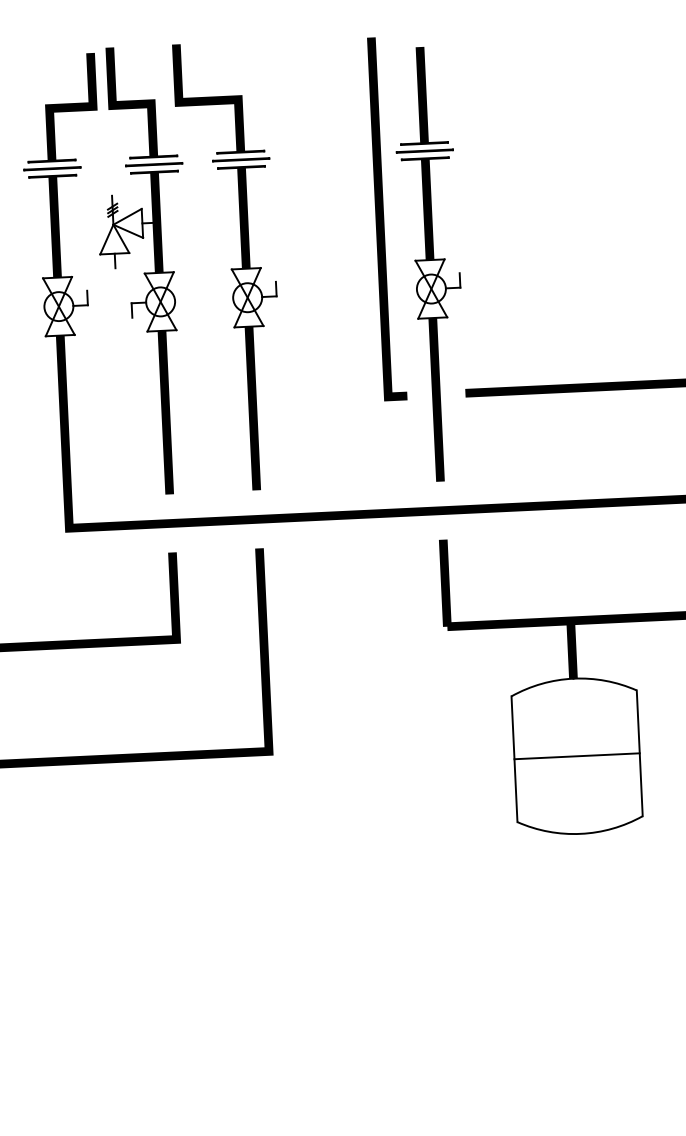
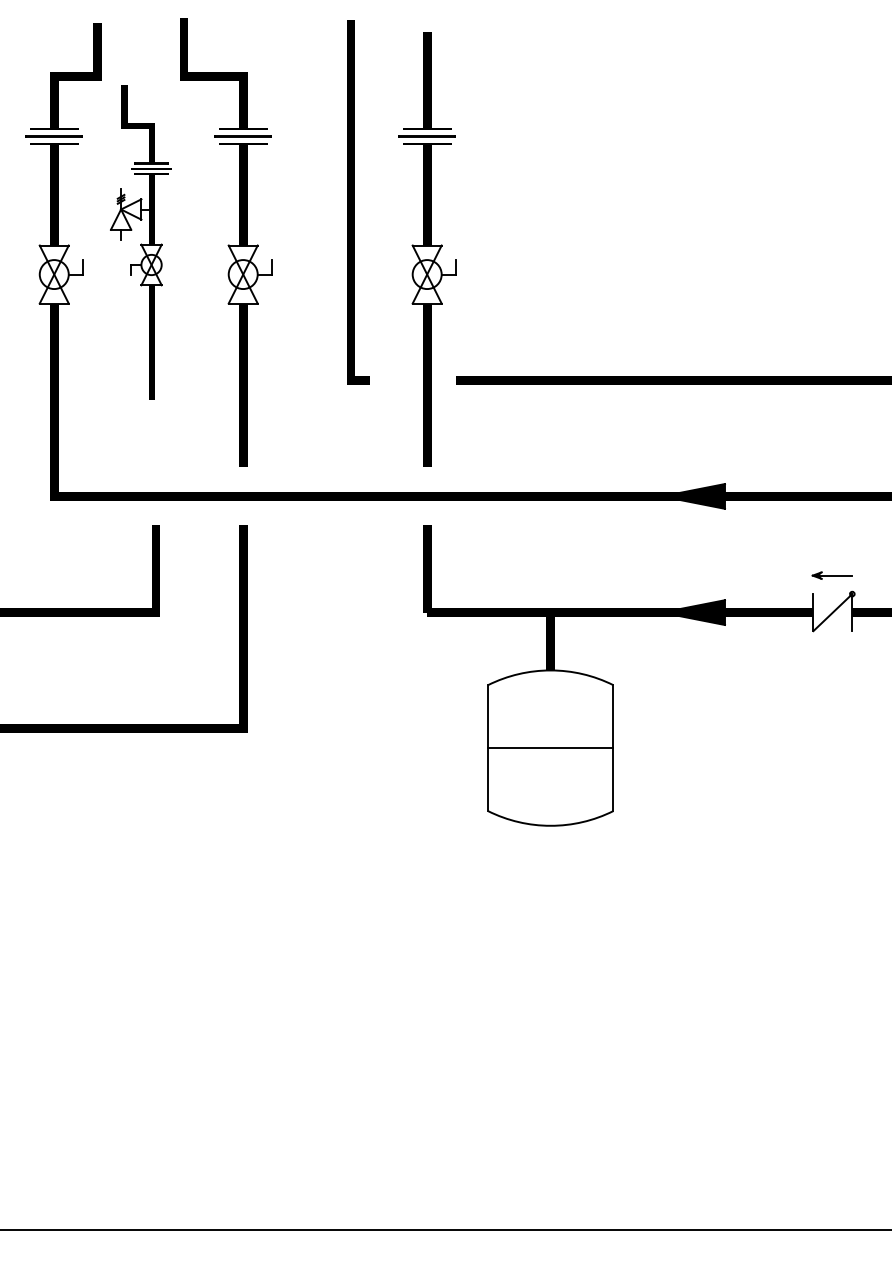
line: (383, 219) -> (354, 202), moved
part: (143, 270) -> (140, 242), size x0.7

